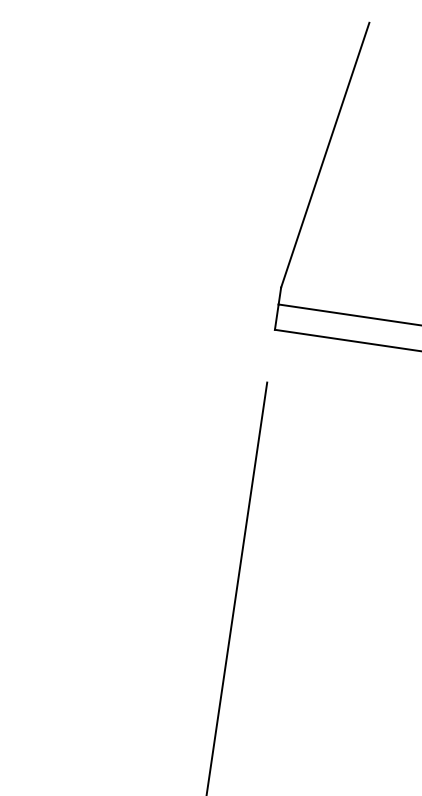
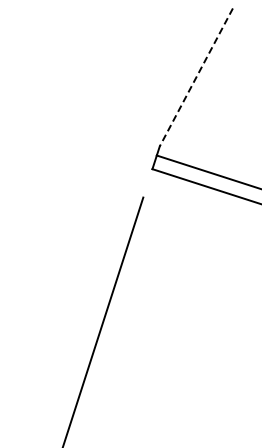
line: (325, 155) -> (196, 77), solid -> dashed

